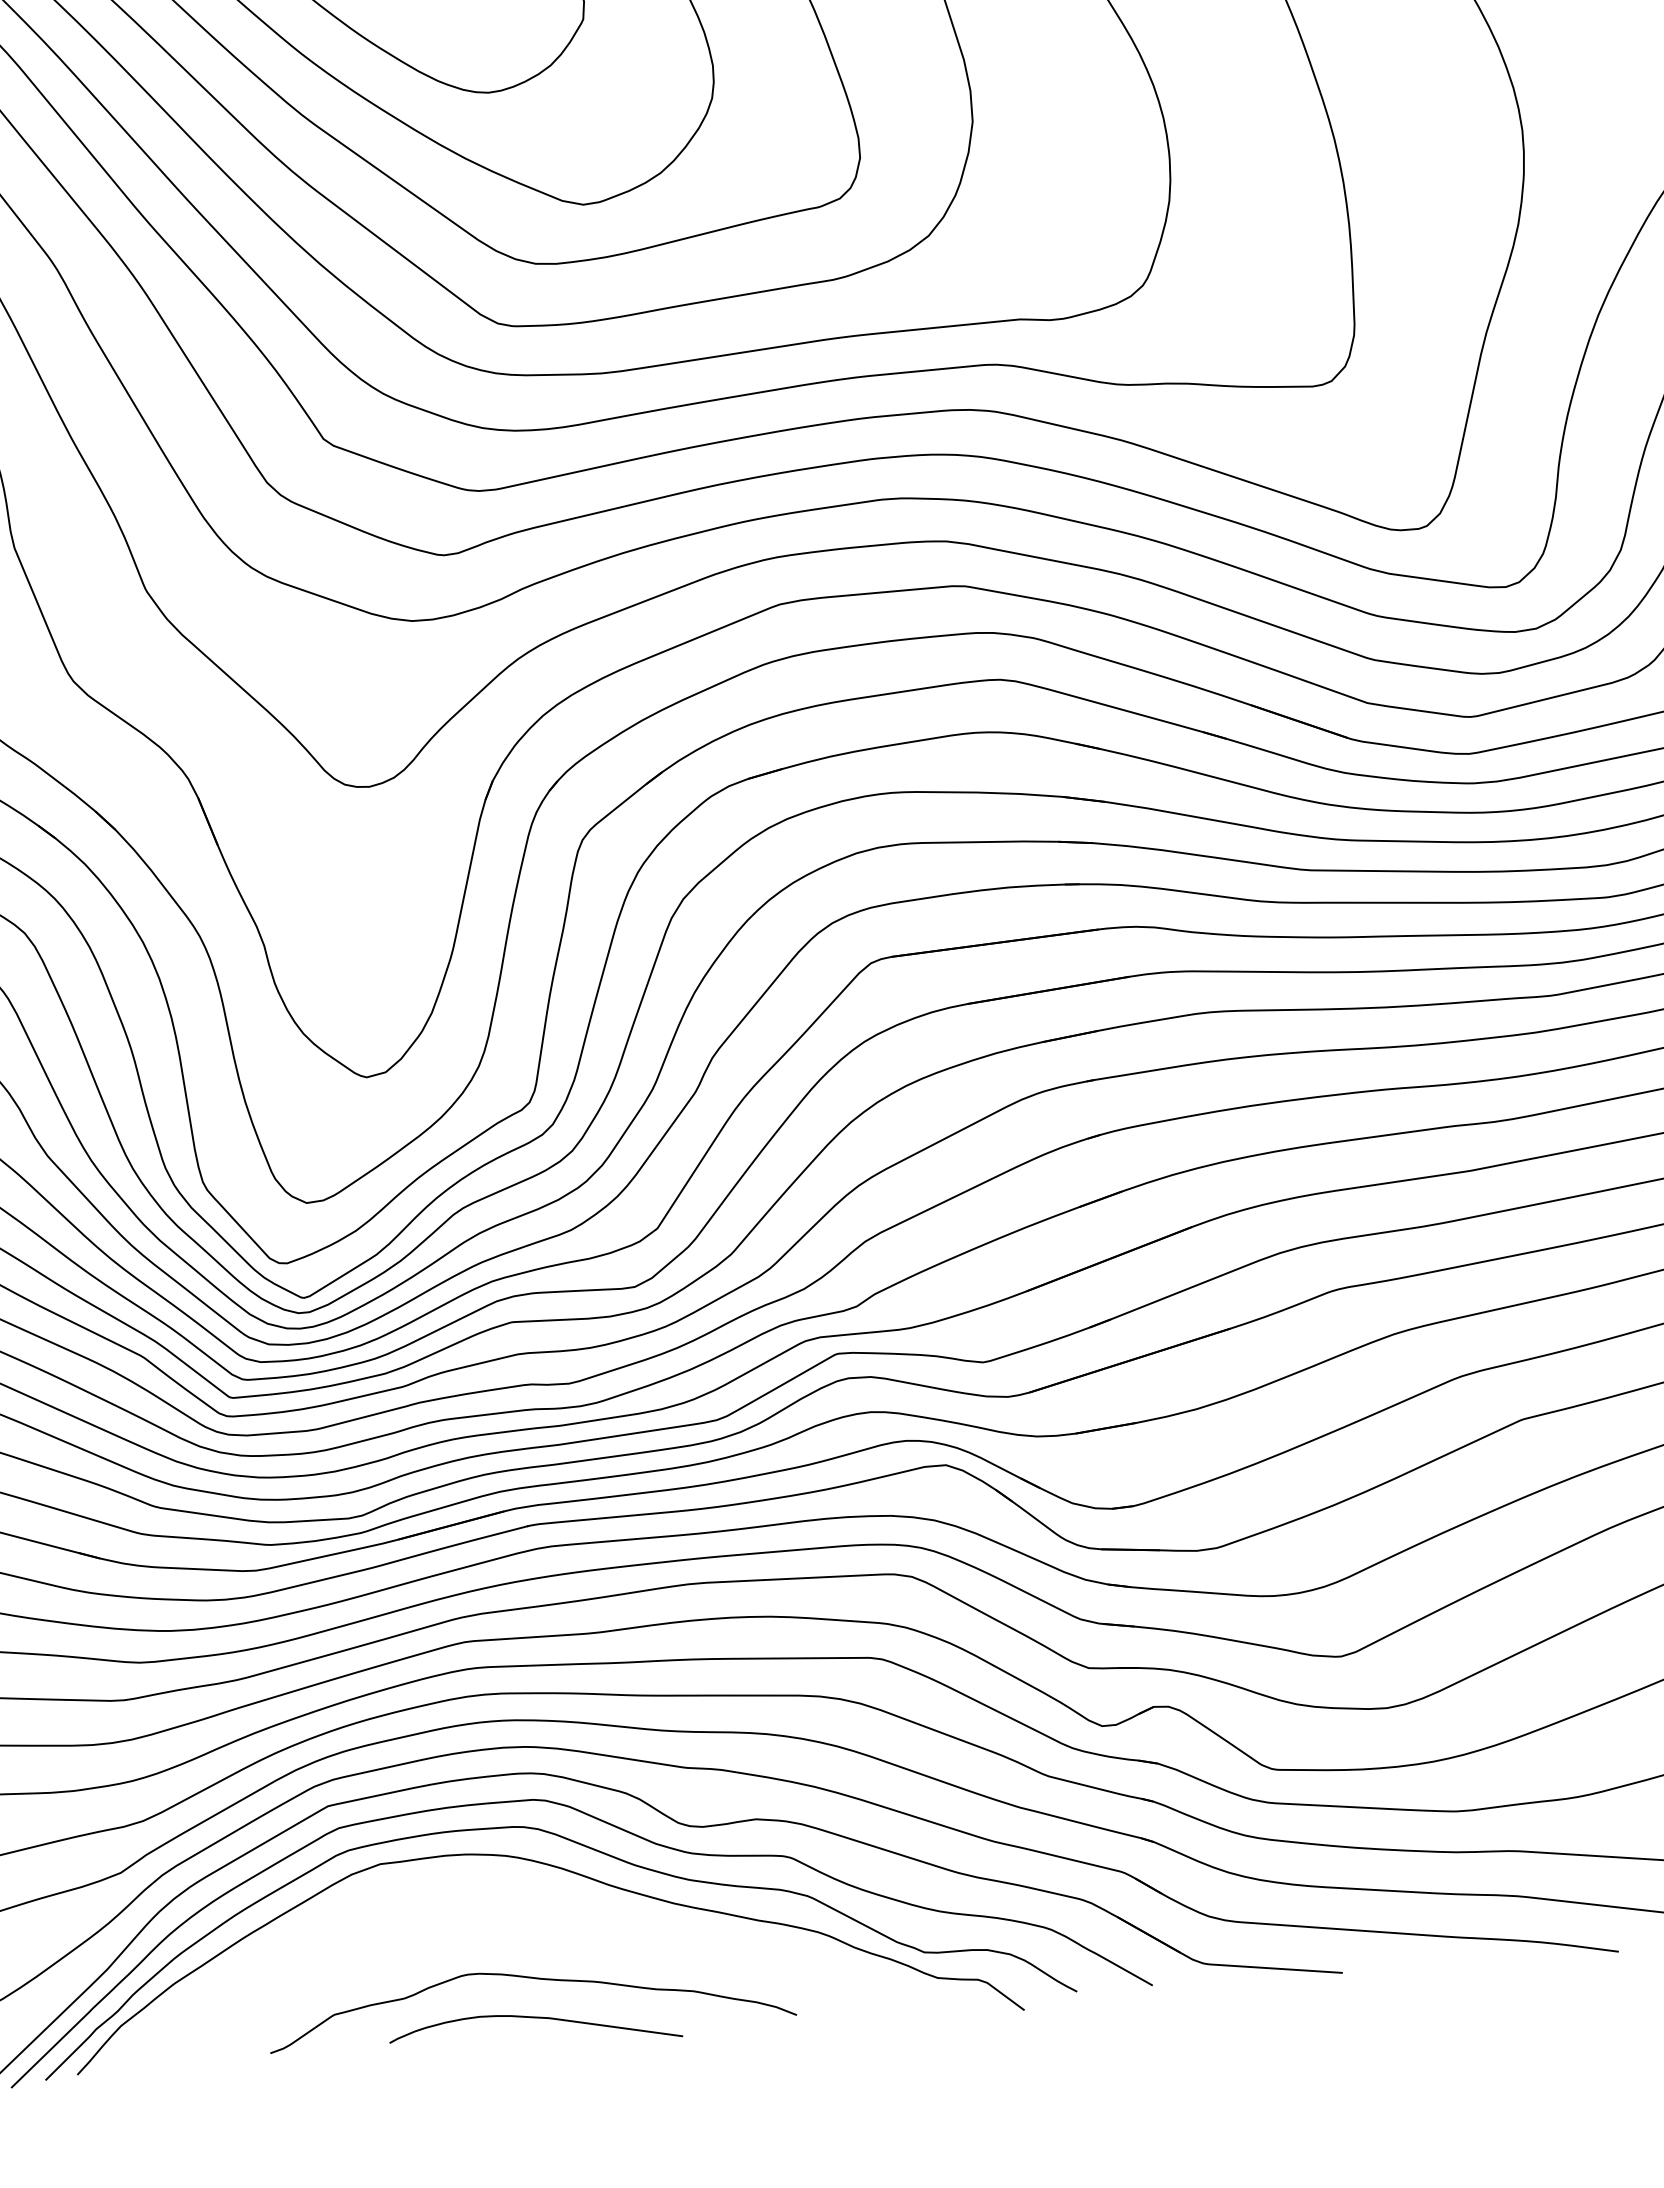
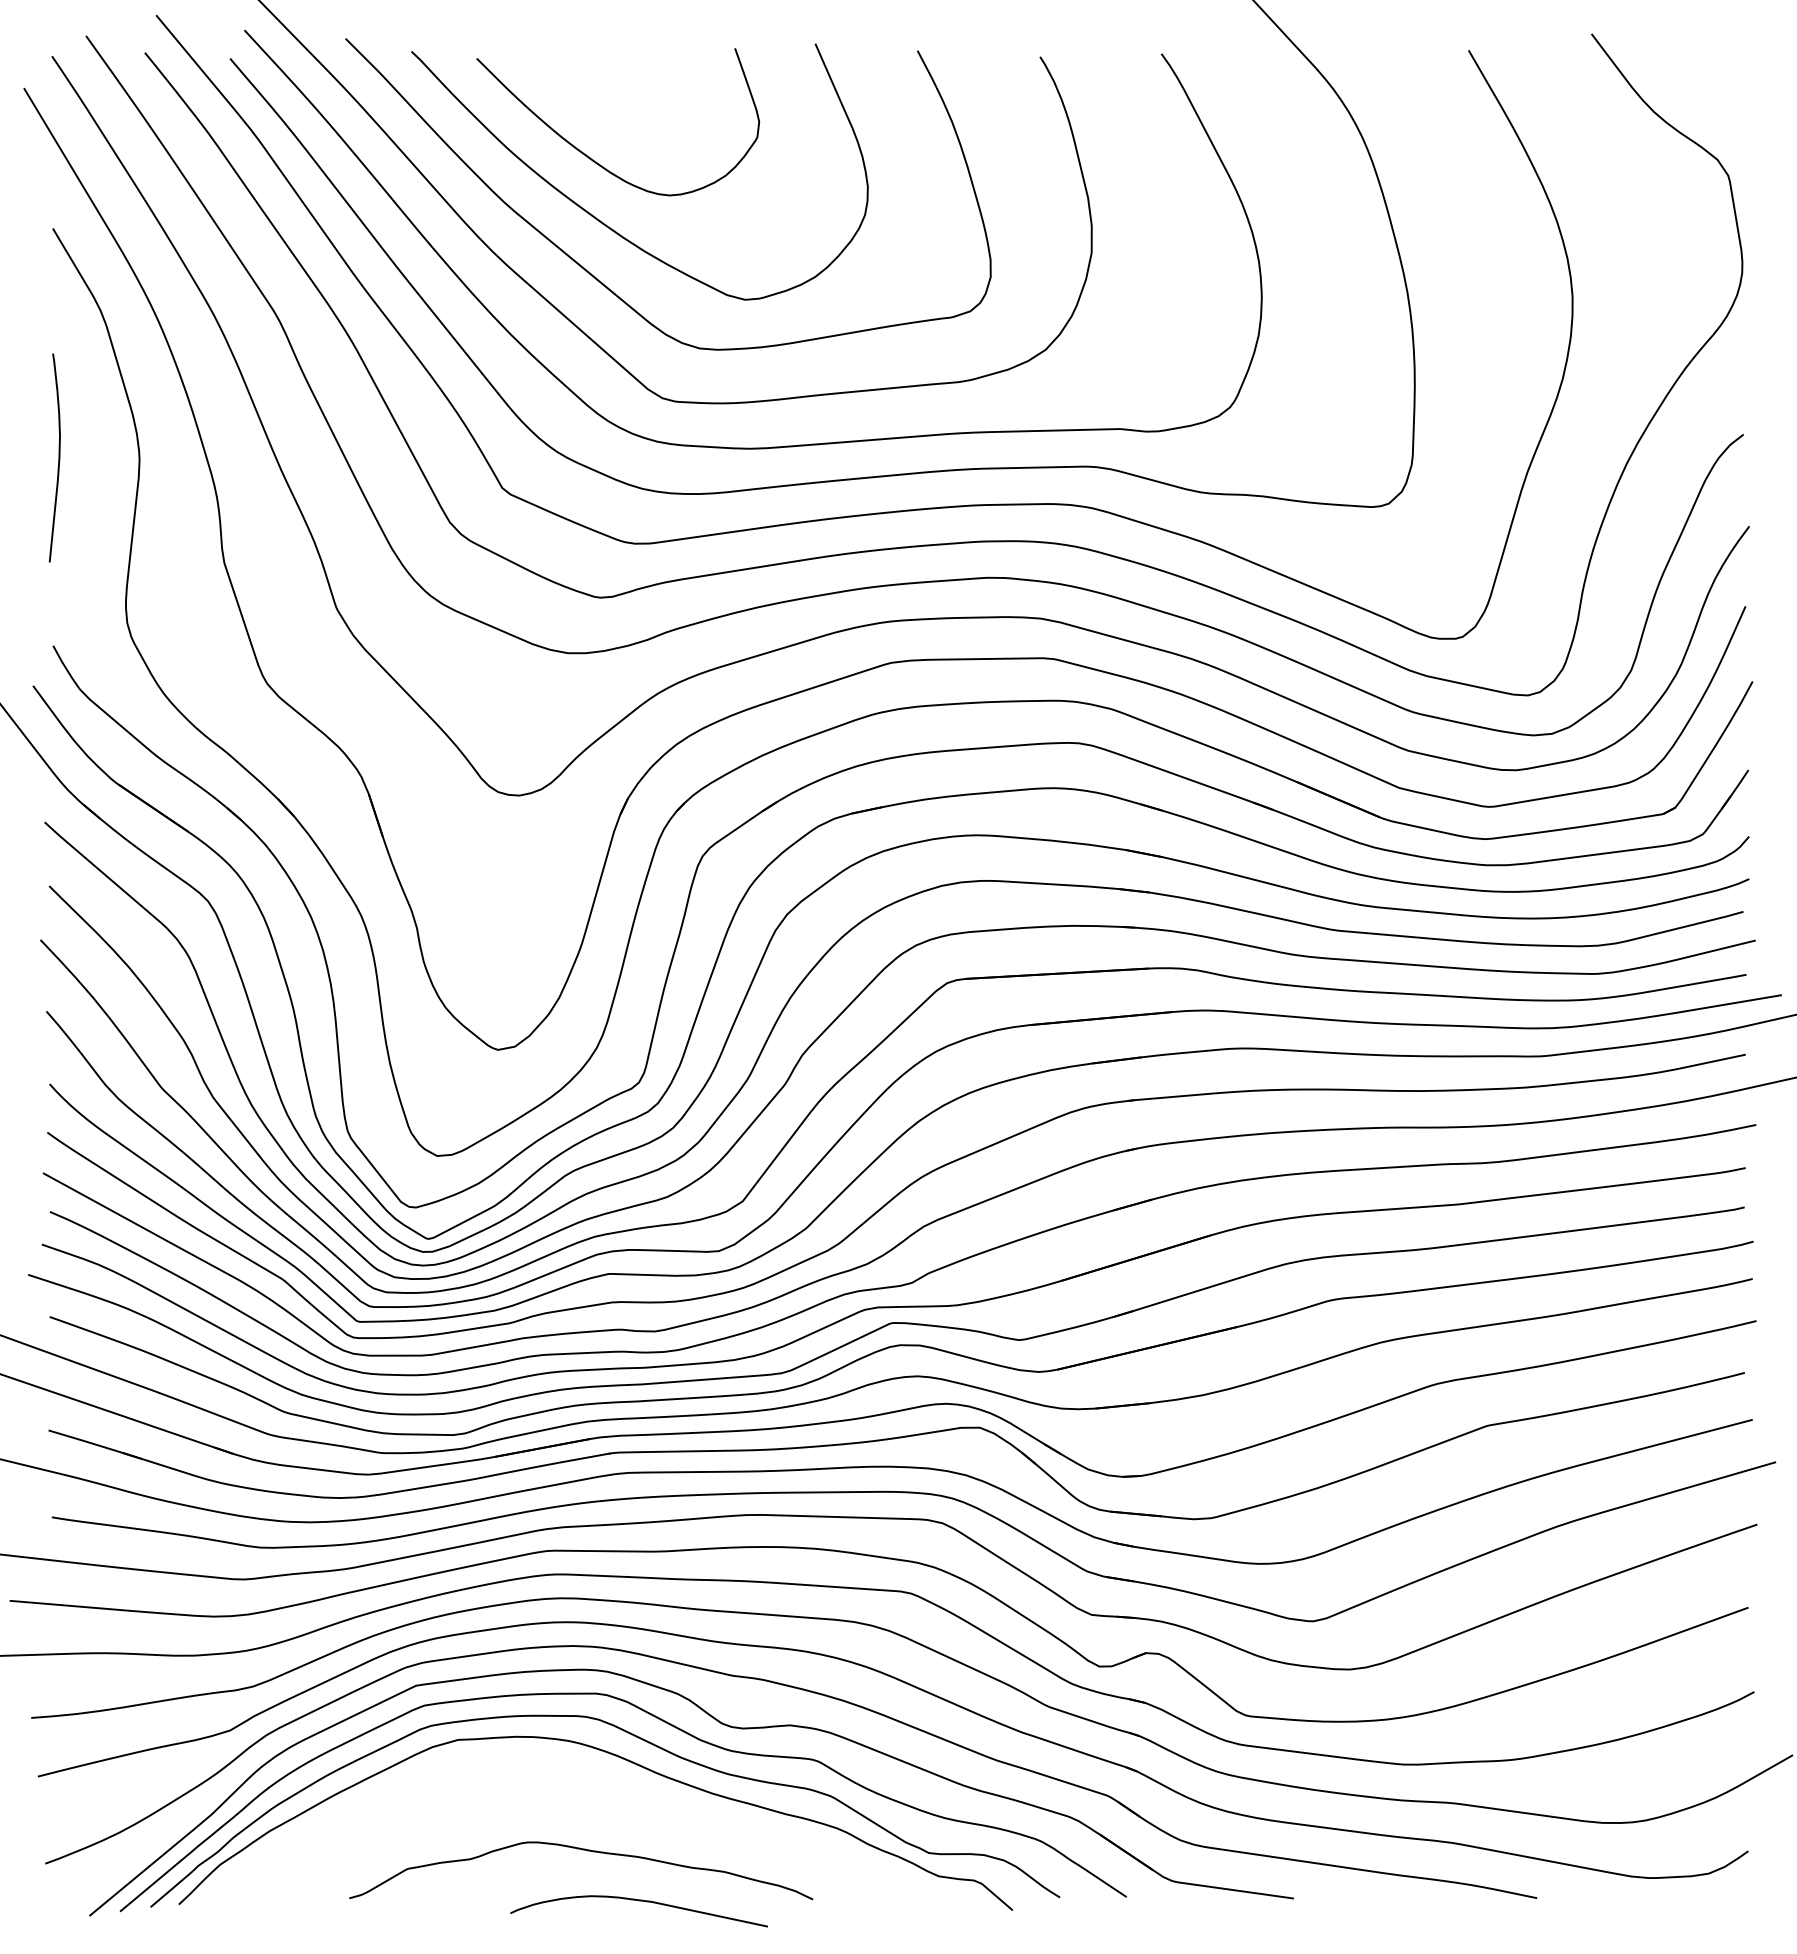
curve: (533, 2018) -> (638, 1901), moved

